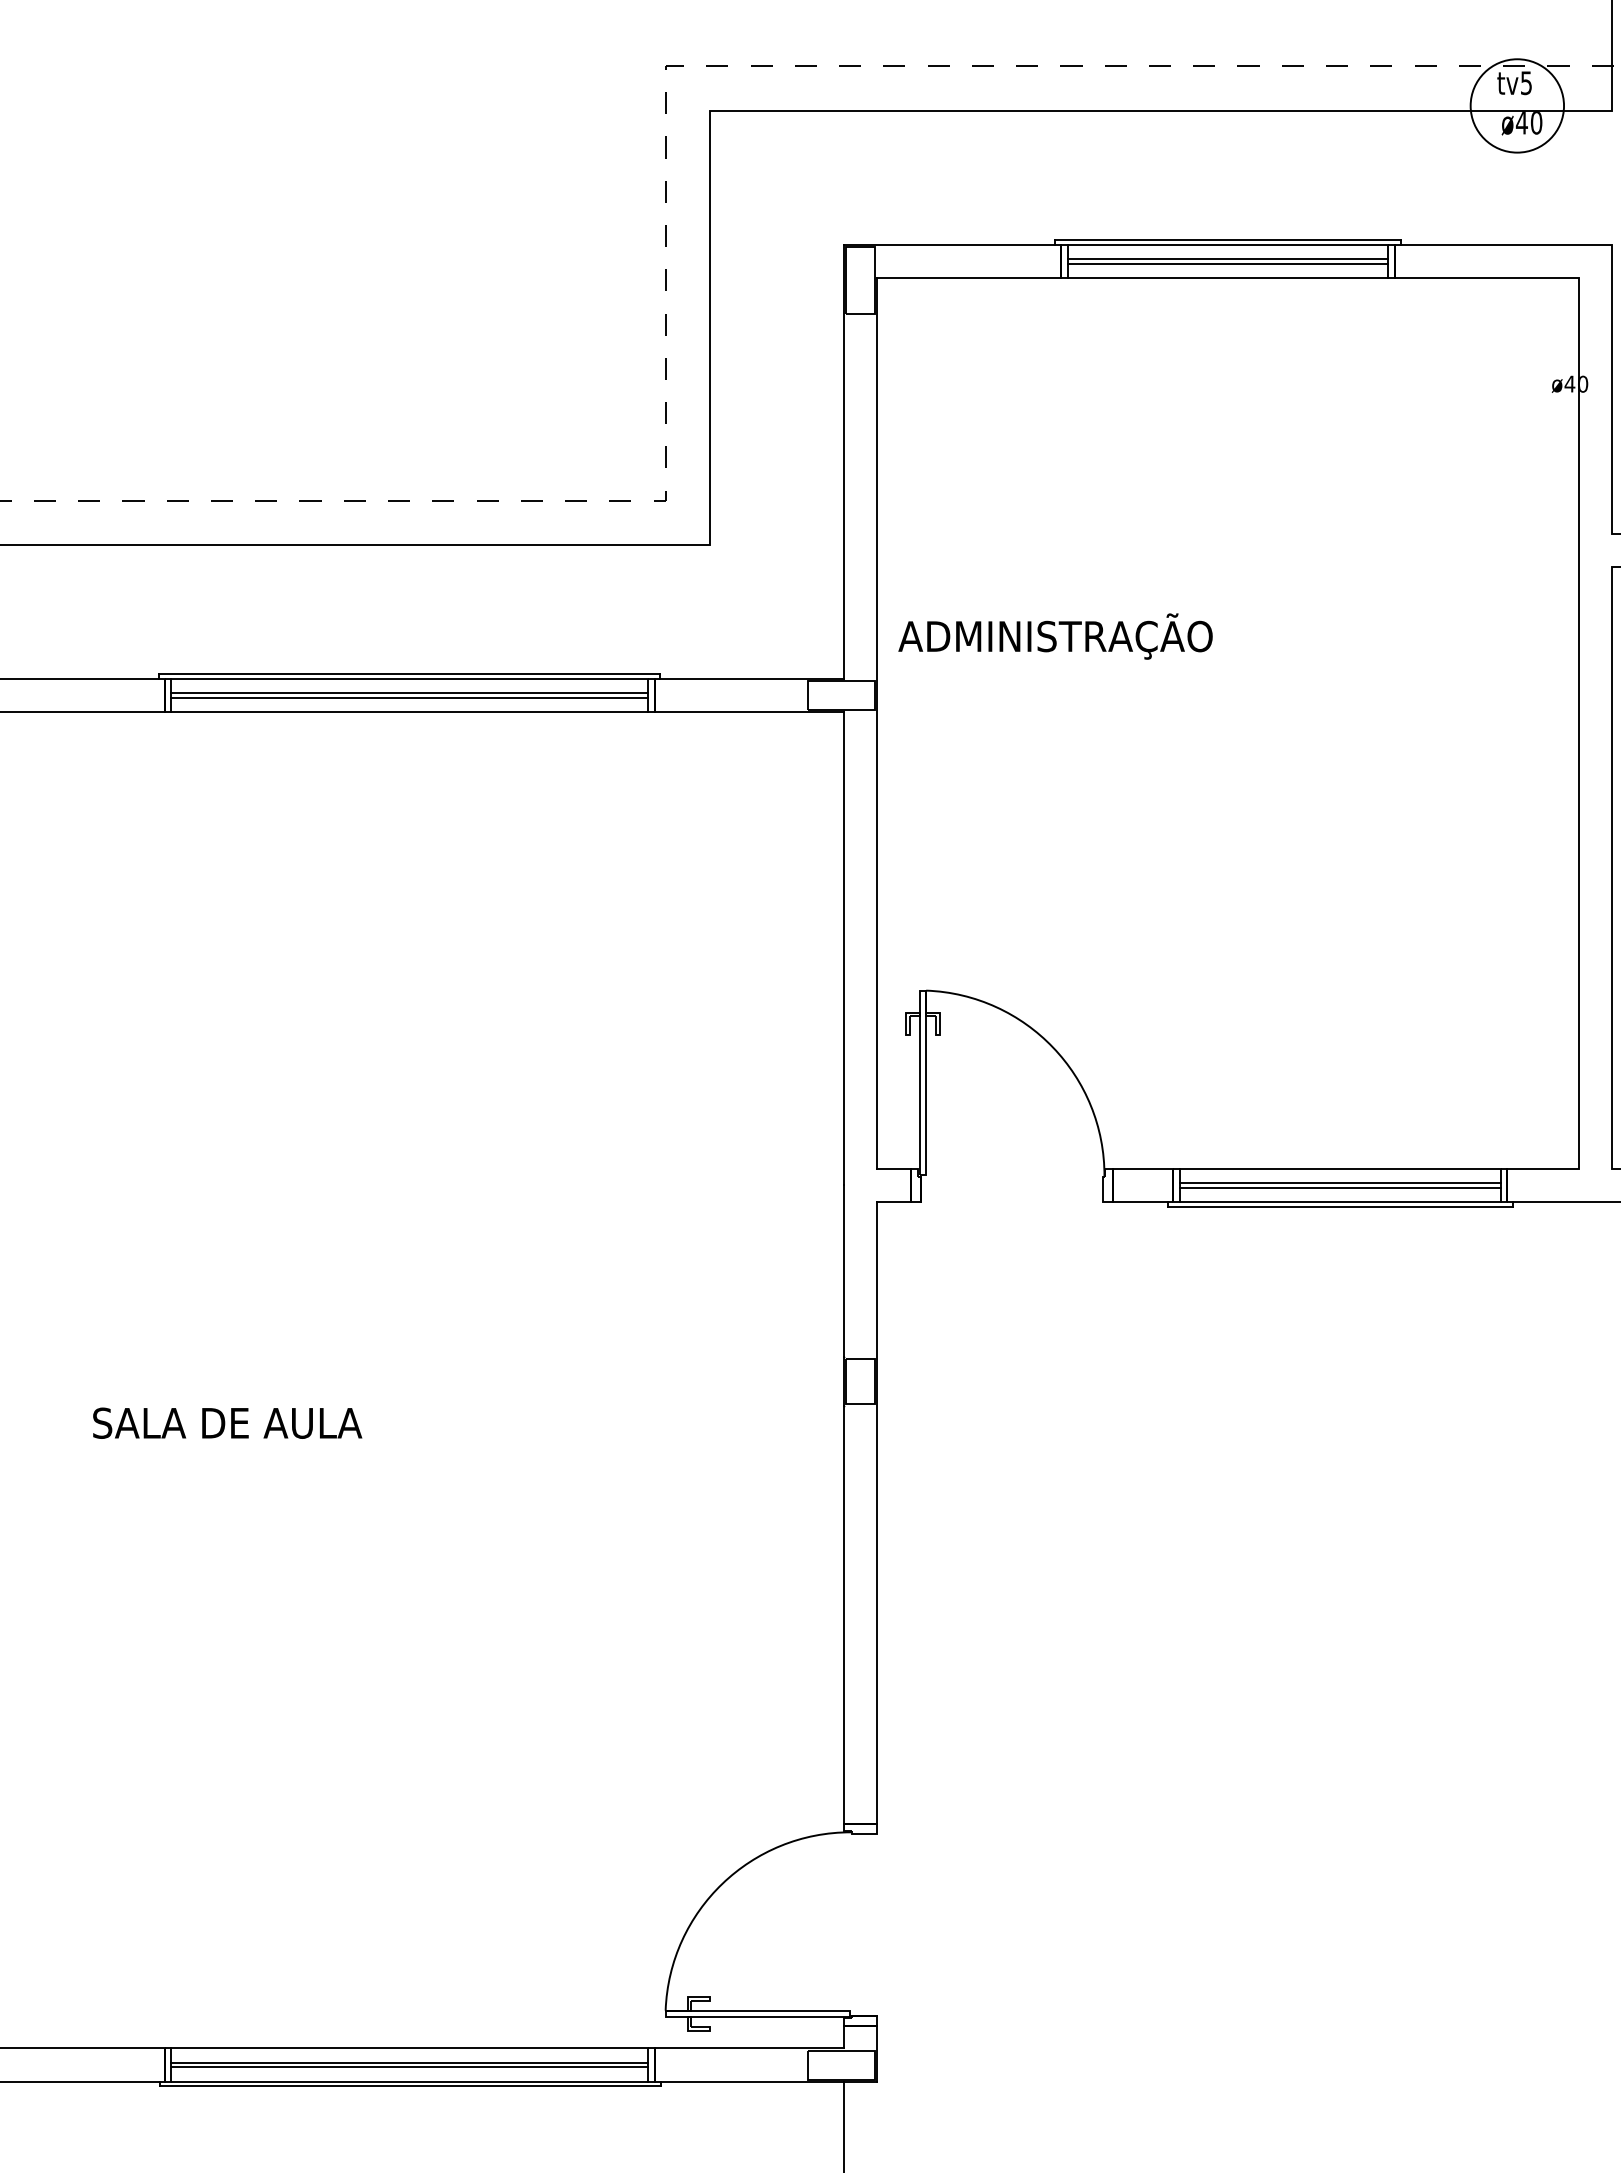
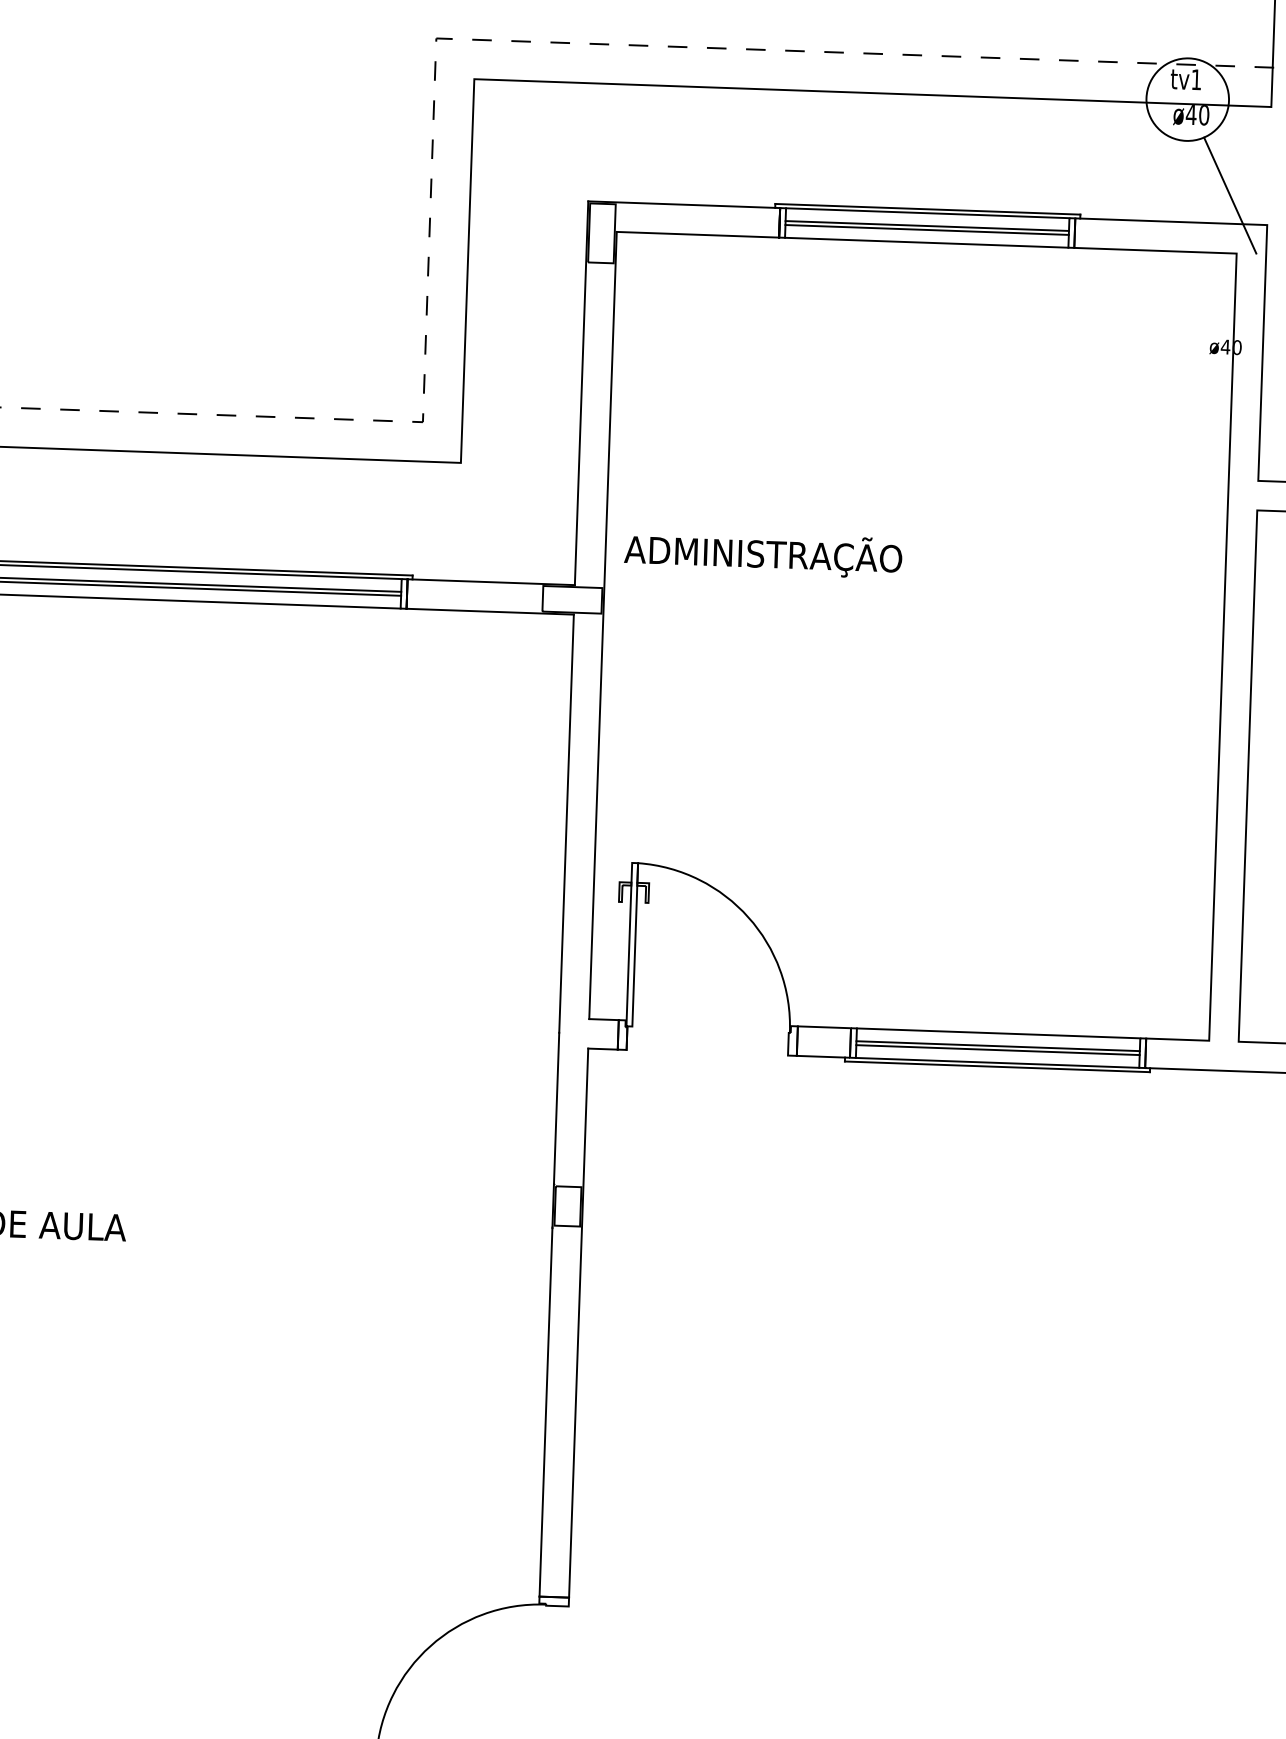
text: (1526, 83) -> (1196, 80), tv5 -> tv1
line: (1568, 212) -> (1229, 195), added

